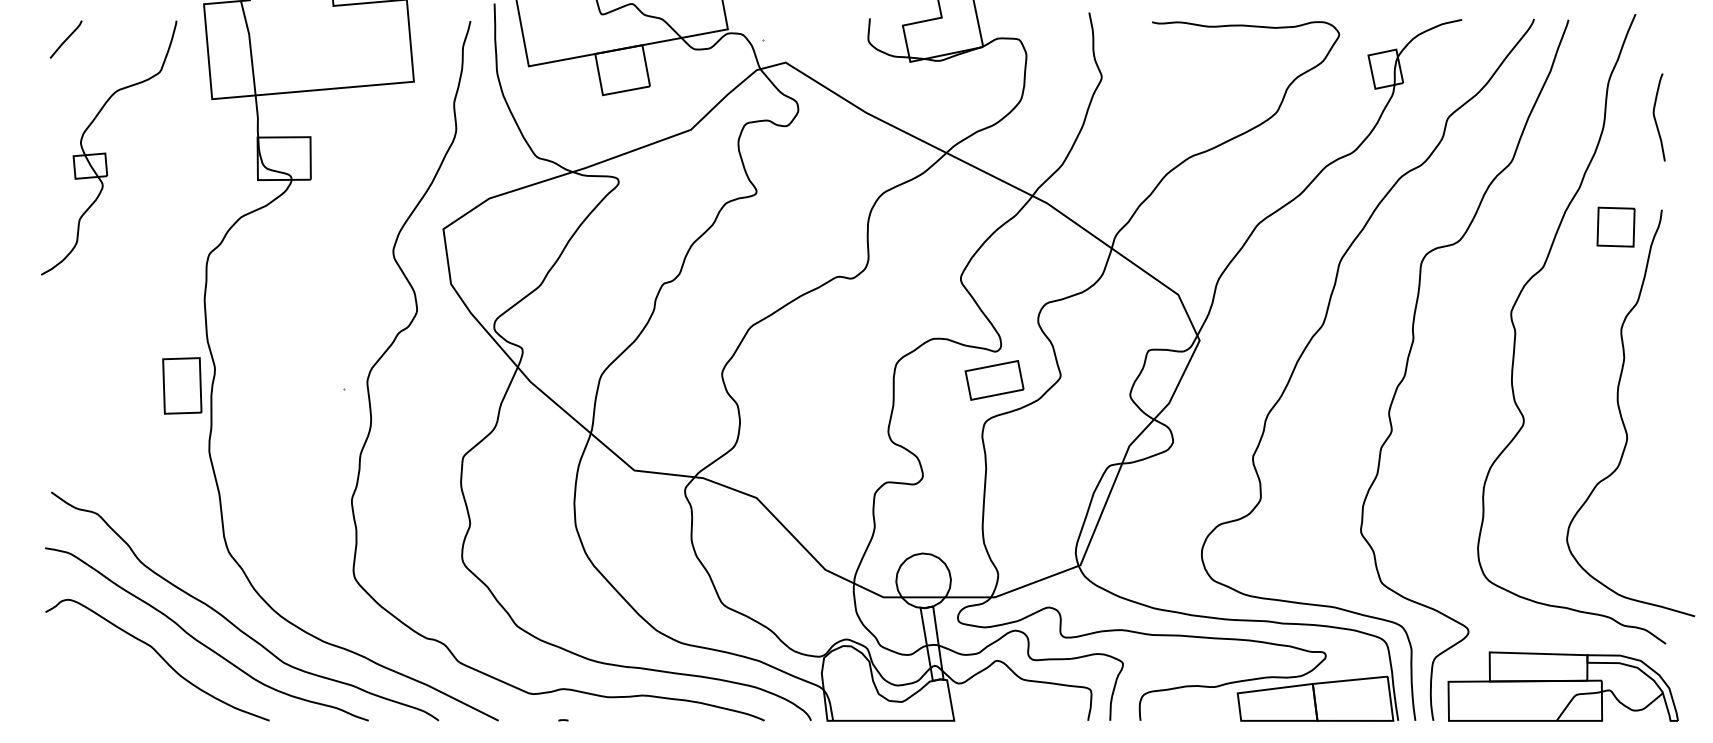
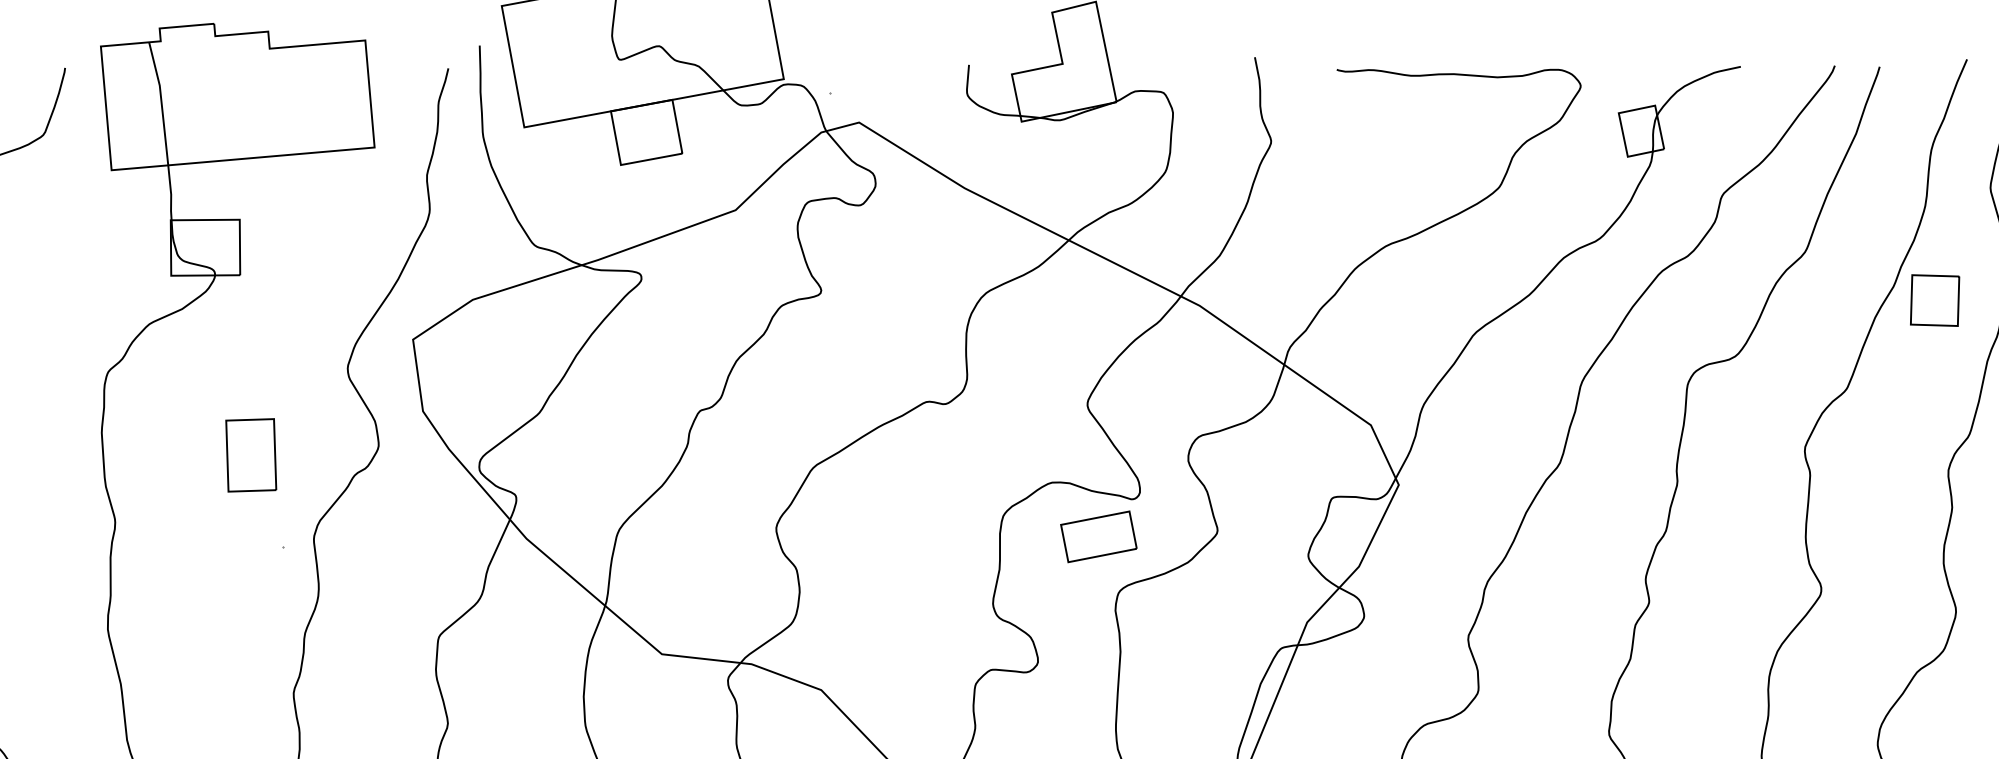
part: (1615, 226) -> (1934, 299), moved
part: (994, 380) -> (1098, 536), moved
part: (182, 385) -> (251, 454), moved

